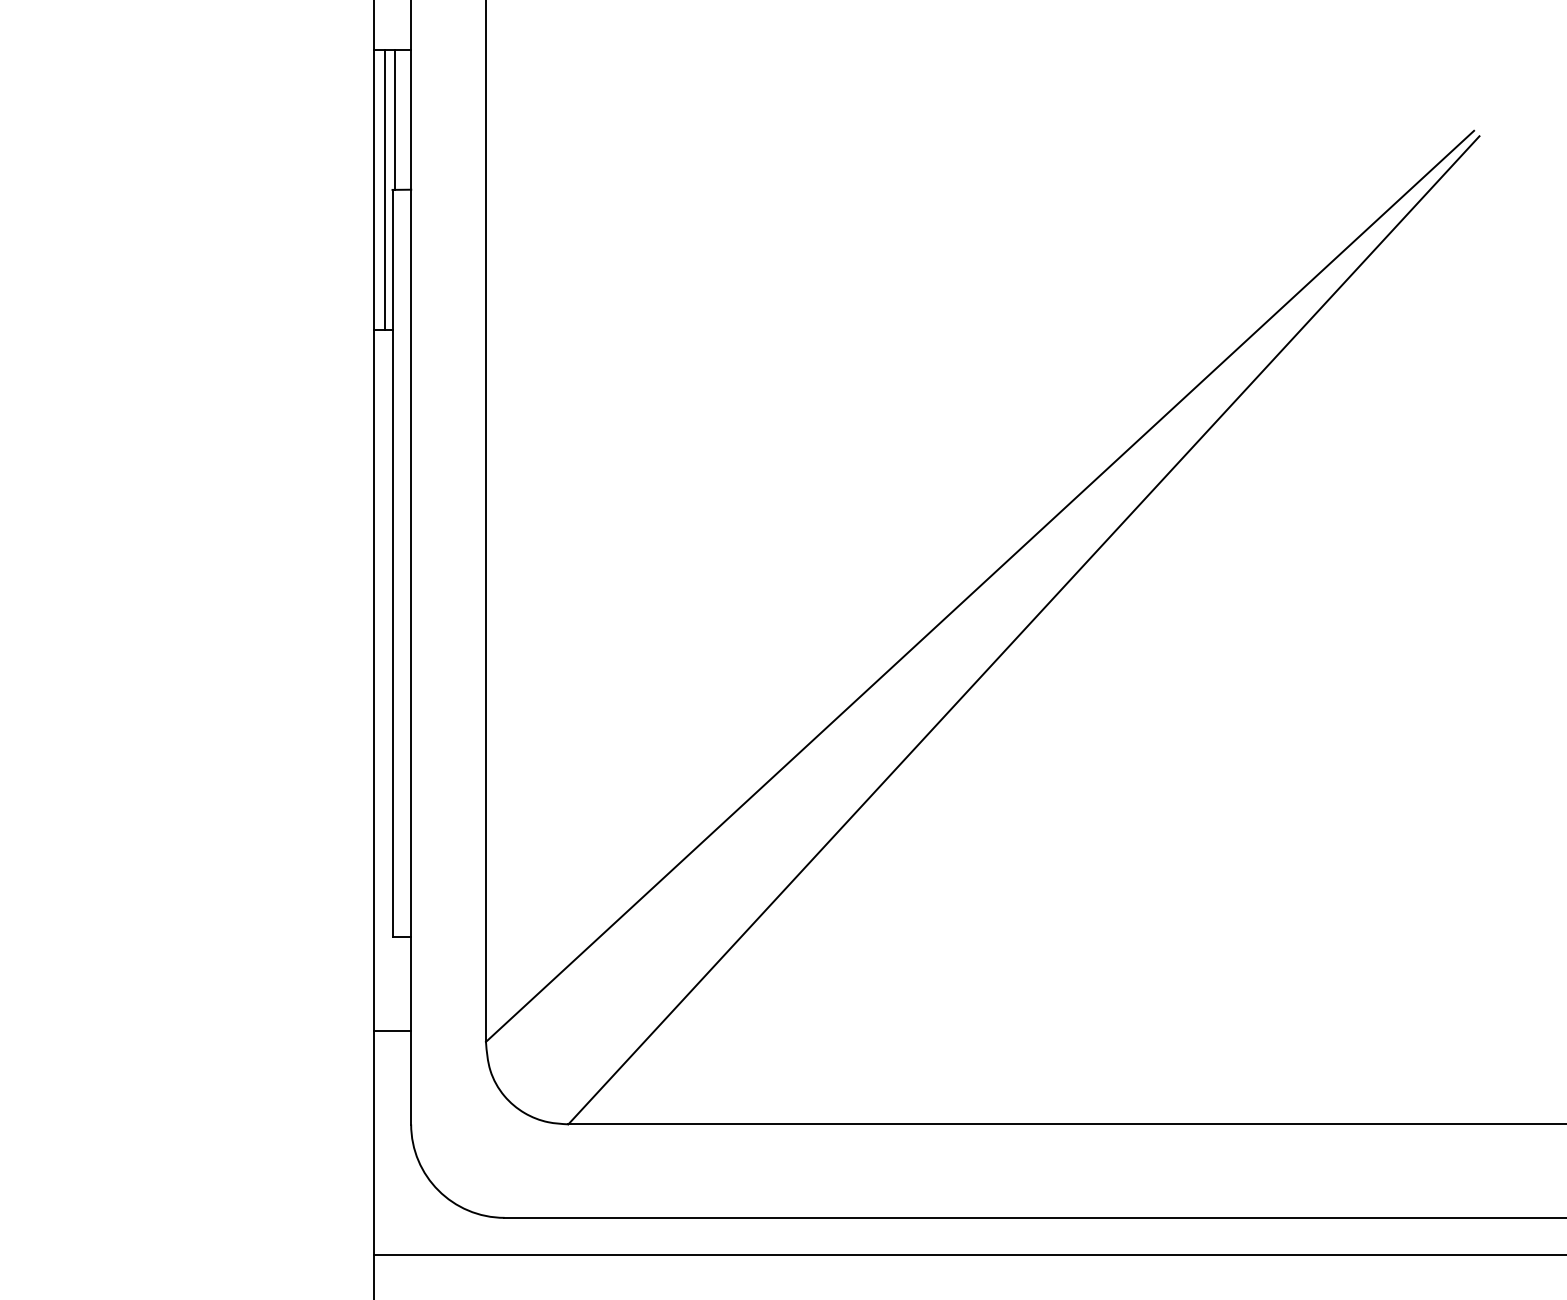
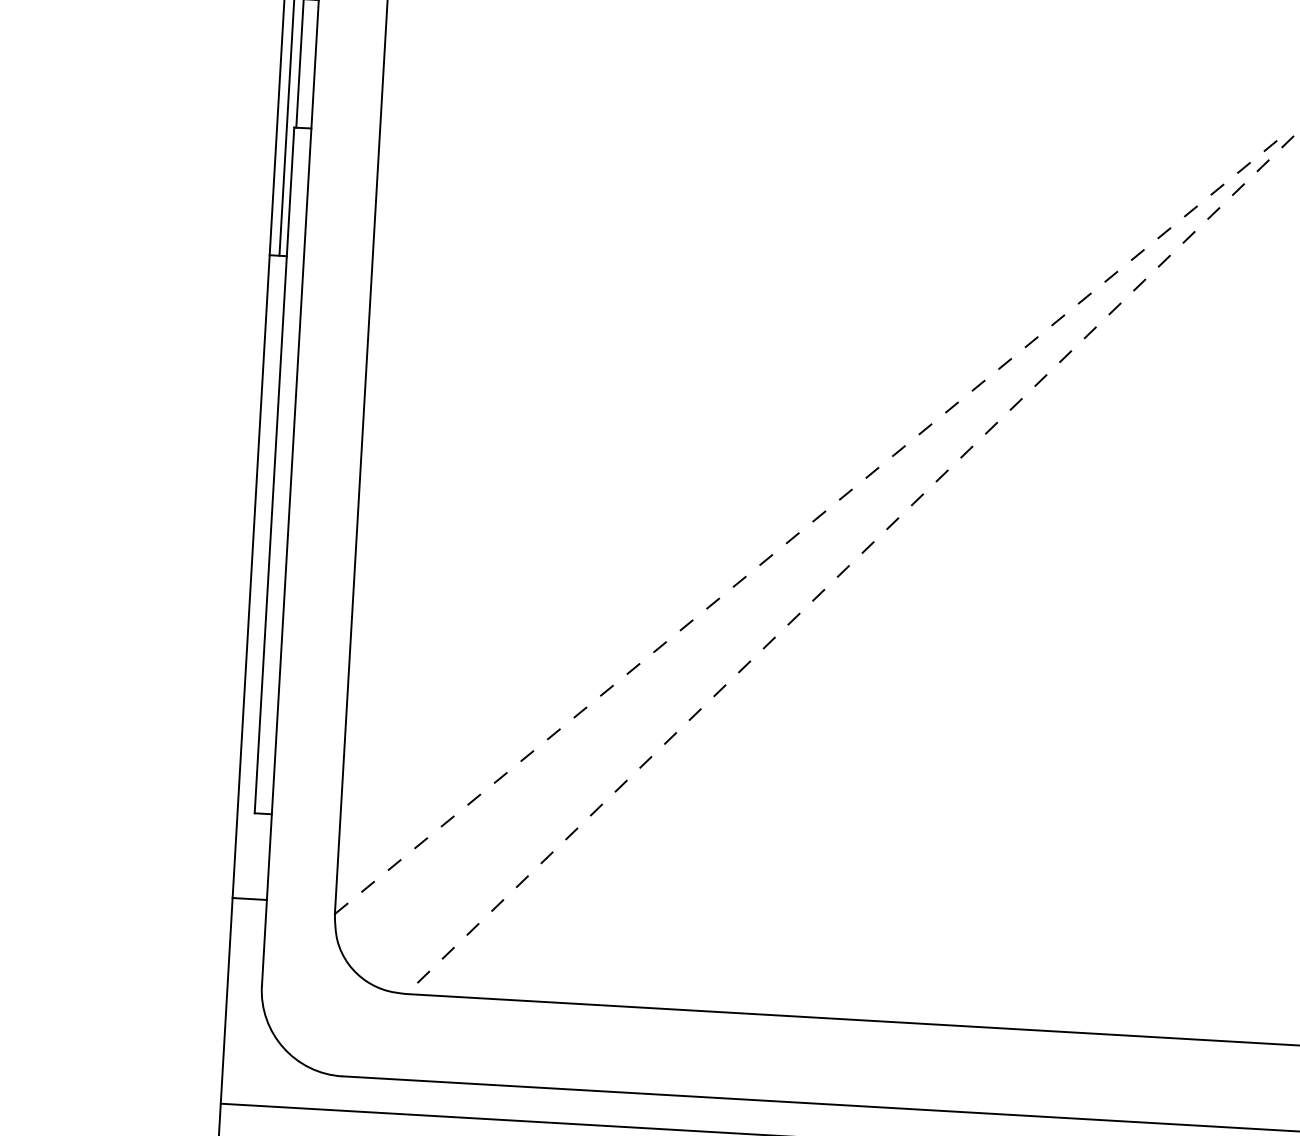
line: (980, 586) -> (812, 522), solid -> dashed
line: (1023, 630) -> (849, 565), solid -> dashed

